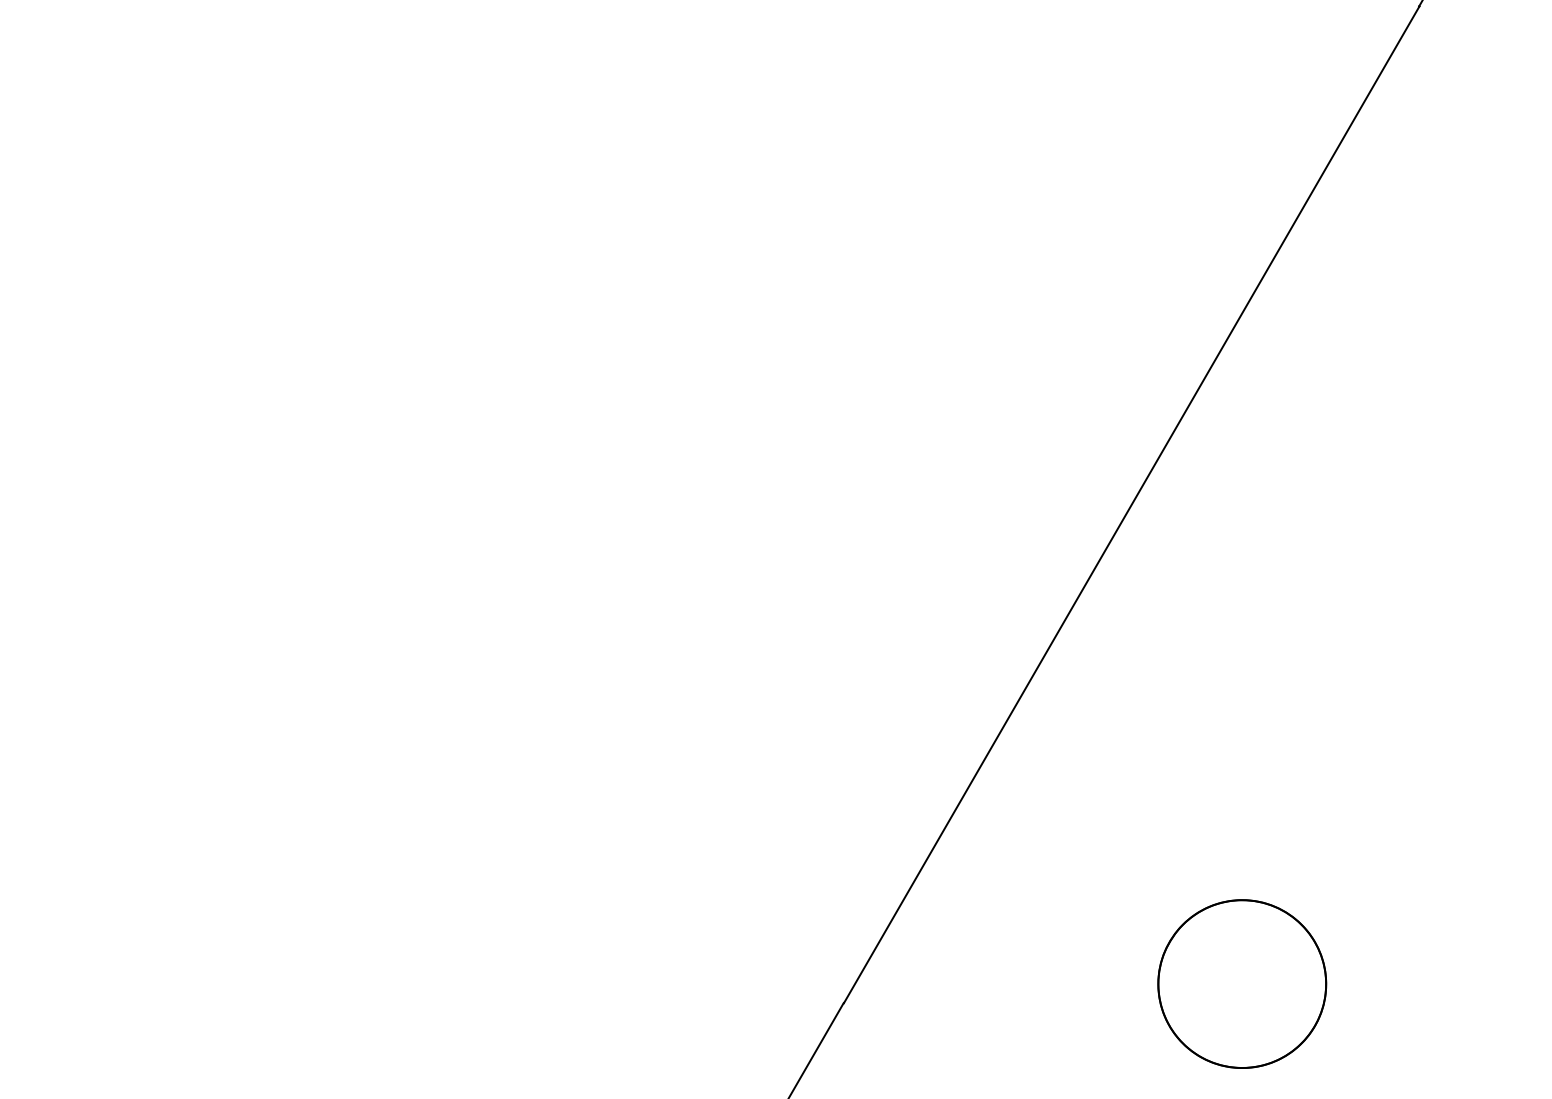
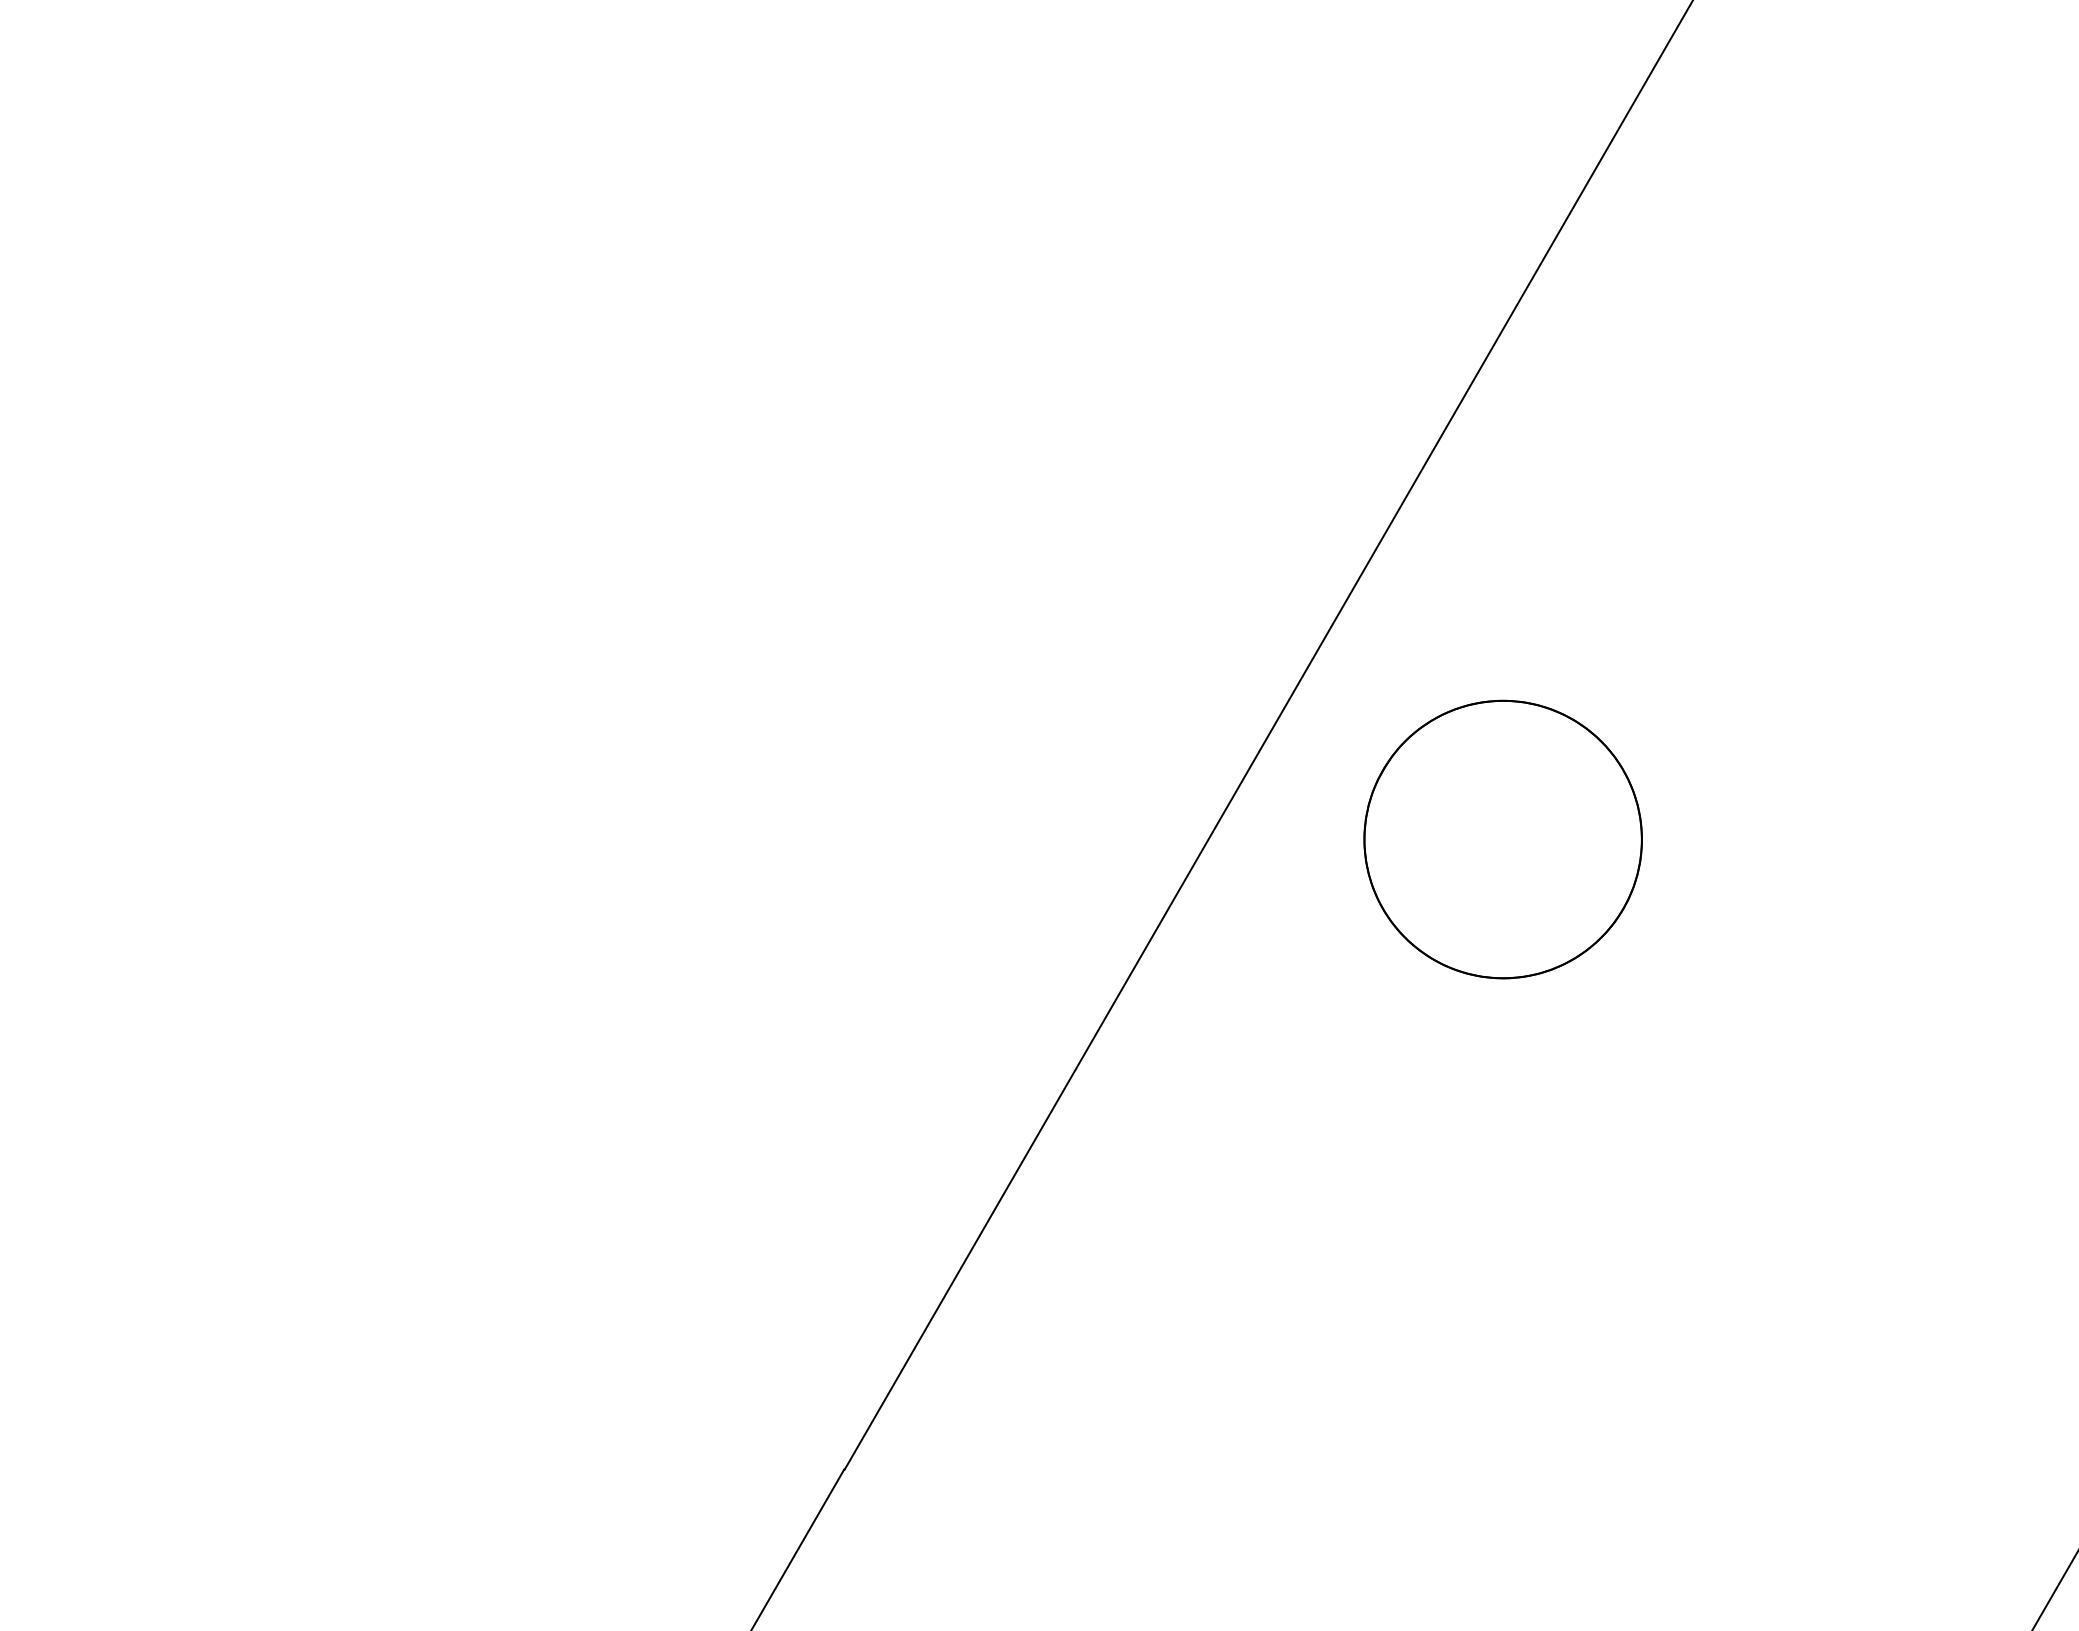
part: (1242, 983) -> (1503, 838), moved

